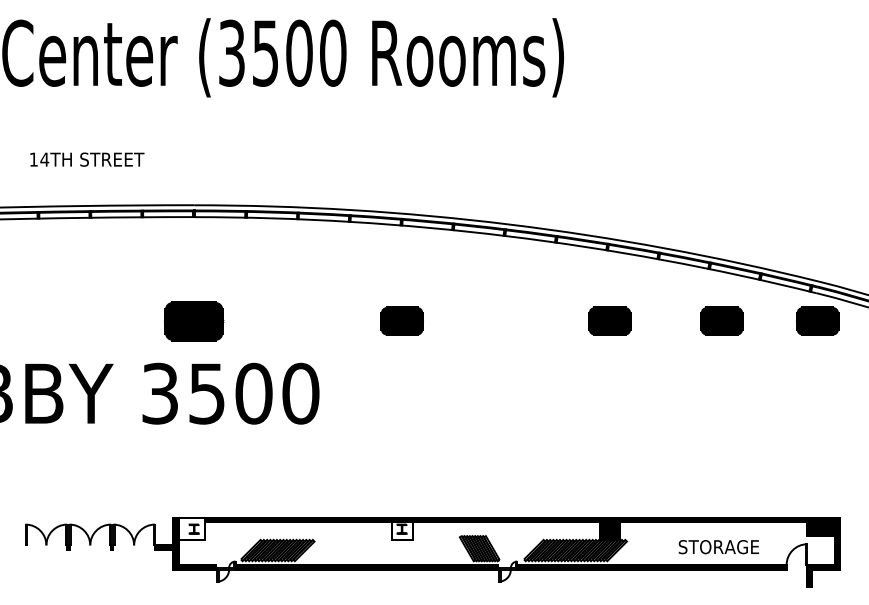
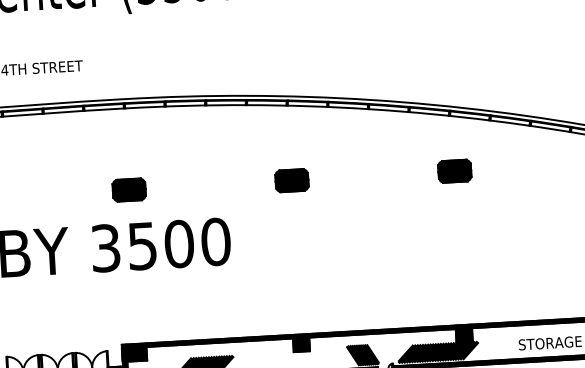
part: (194, 320) -> (129, 189), size x0.71
part: (721, 320) -> (542, 165), removed
fill: (191, 528) -> (136, 352), added
fill: (401, 530) -> (301, 344), added

